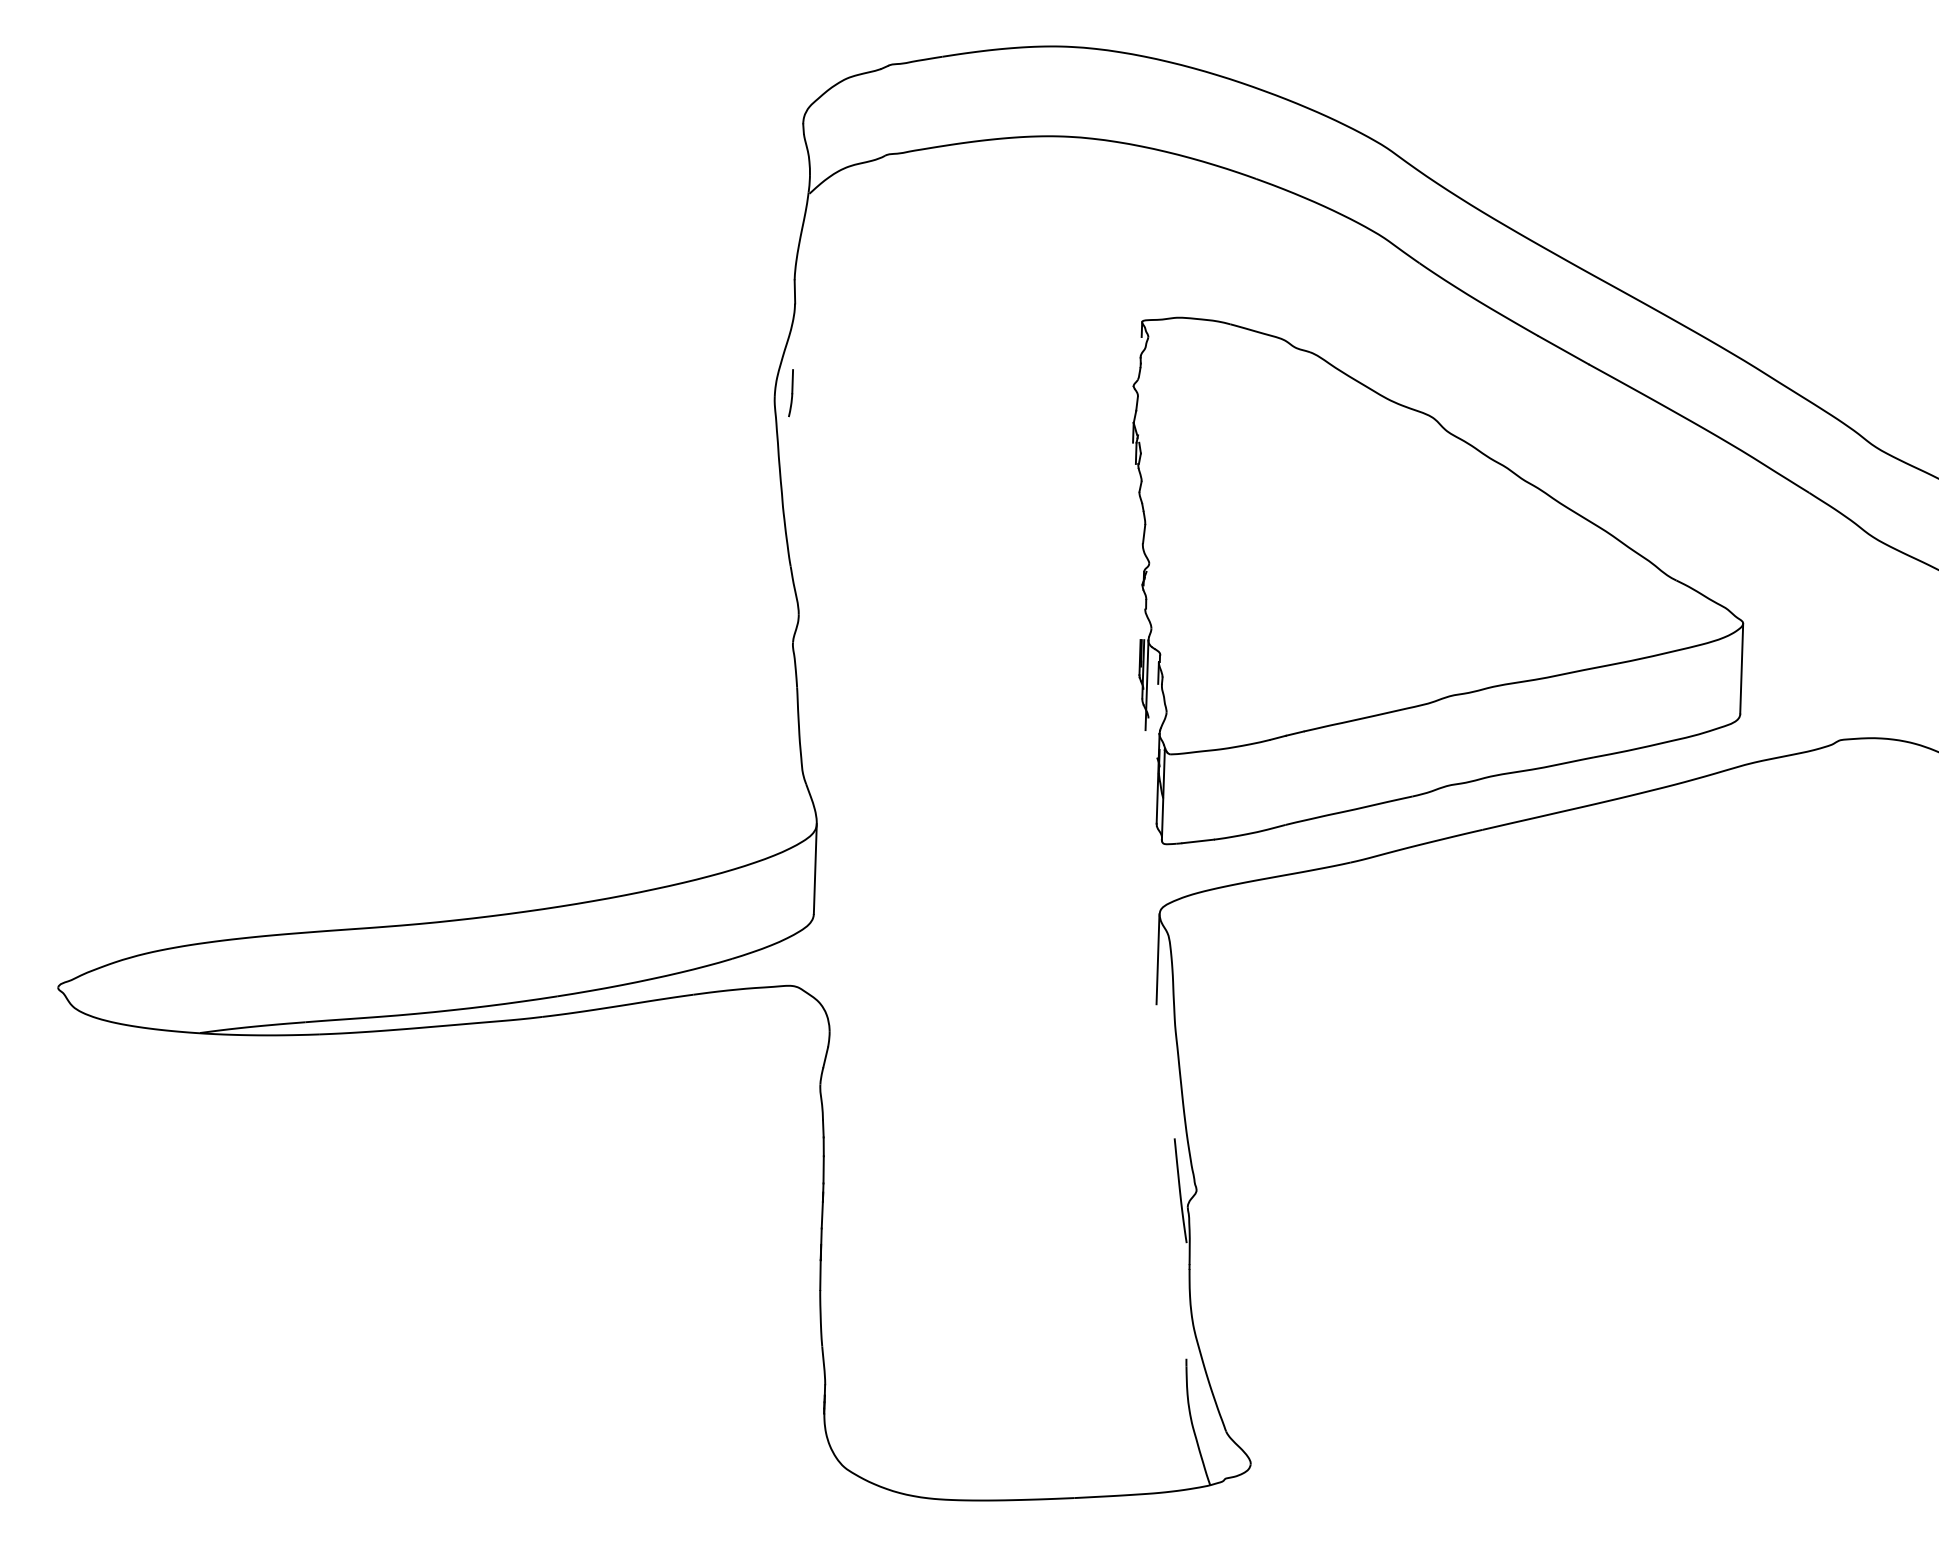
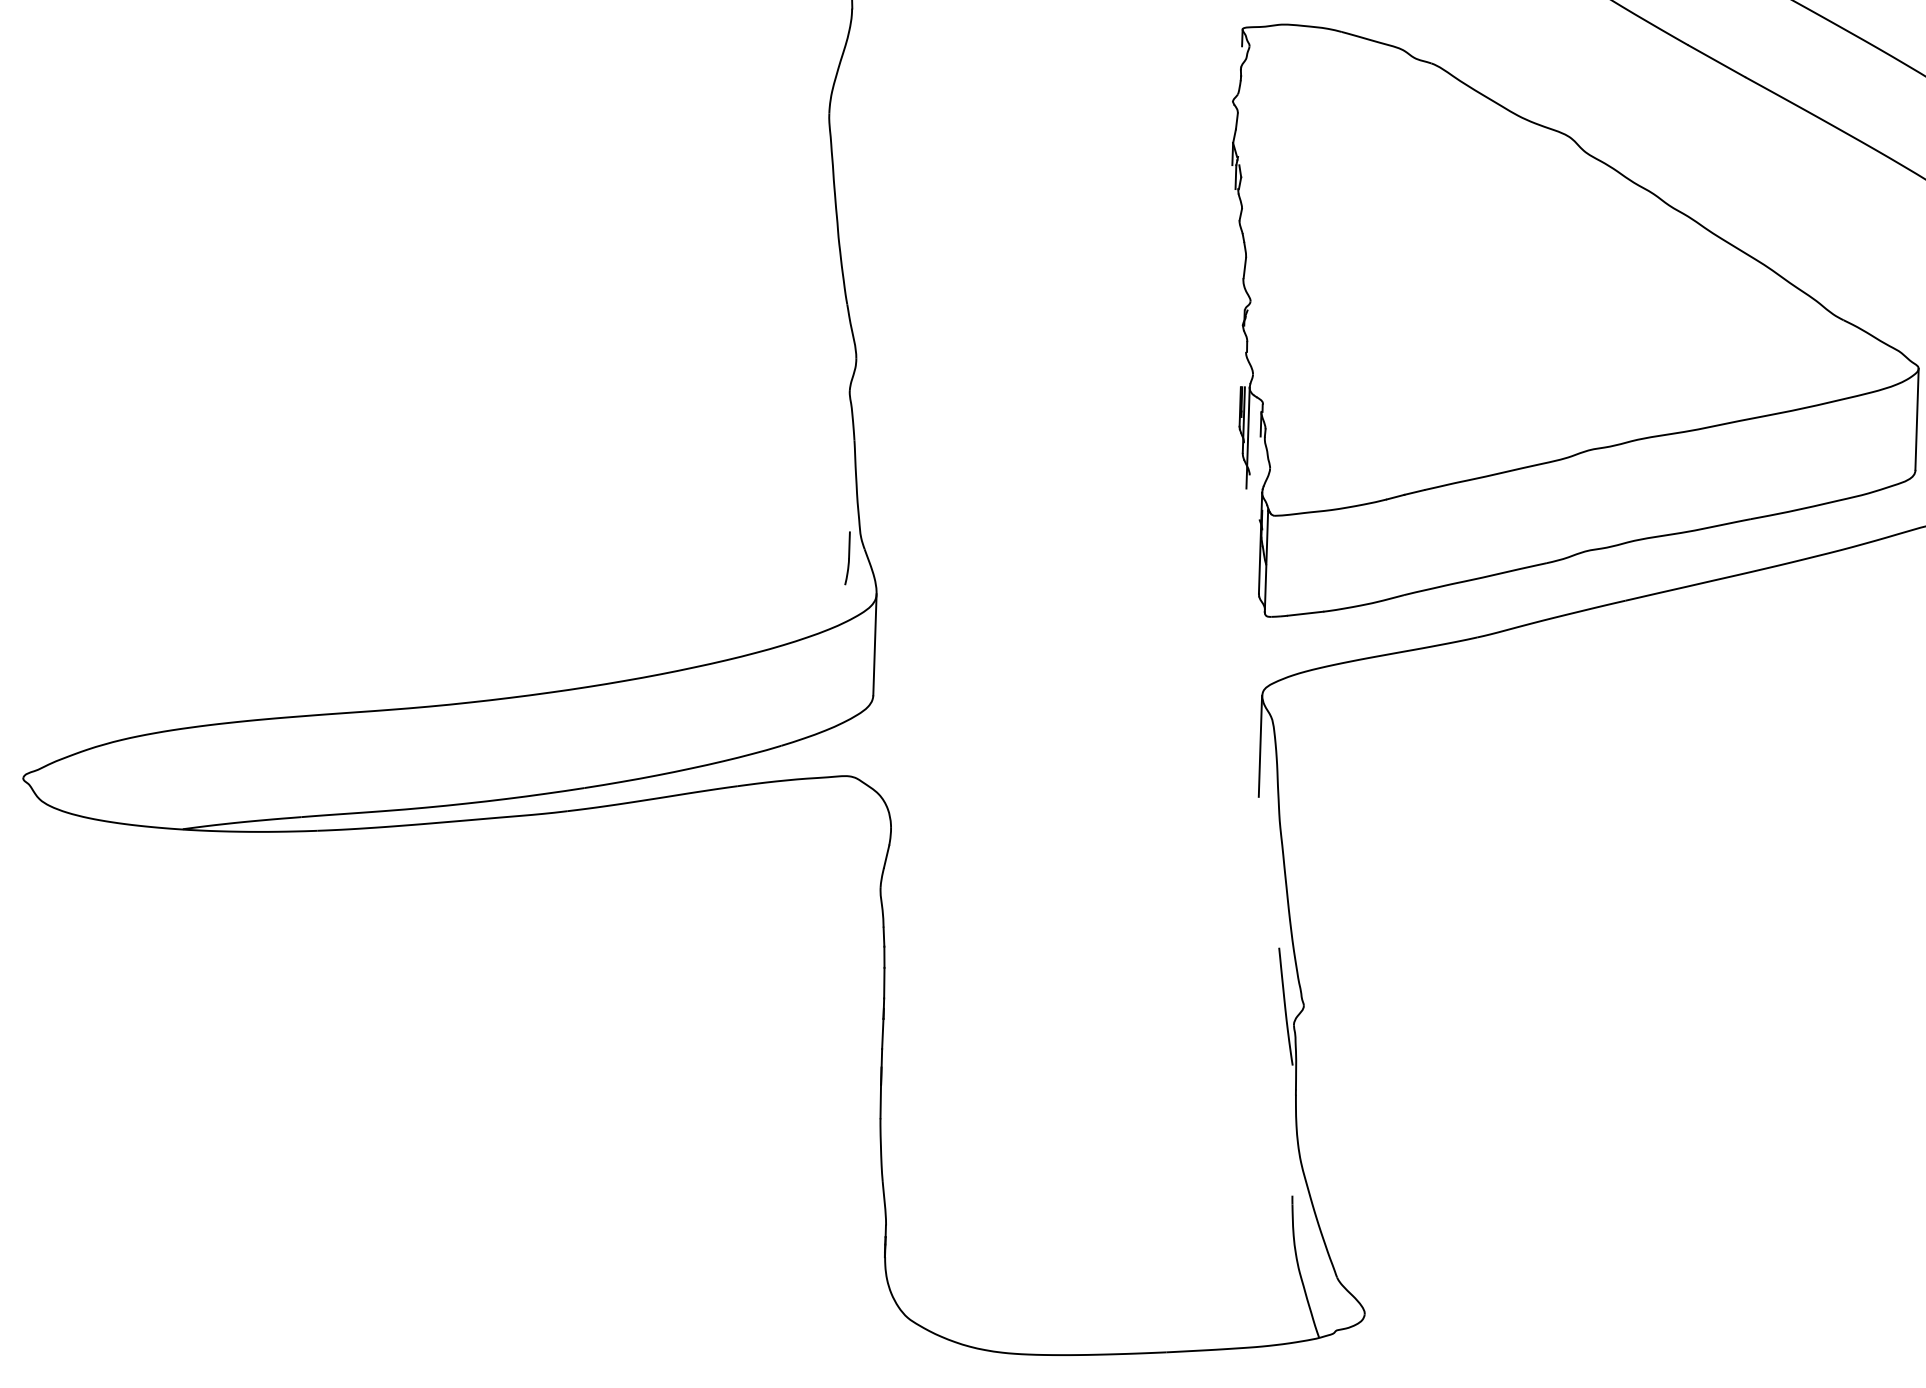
part: (790, 393) -> (847, 558), moved

